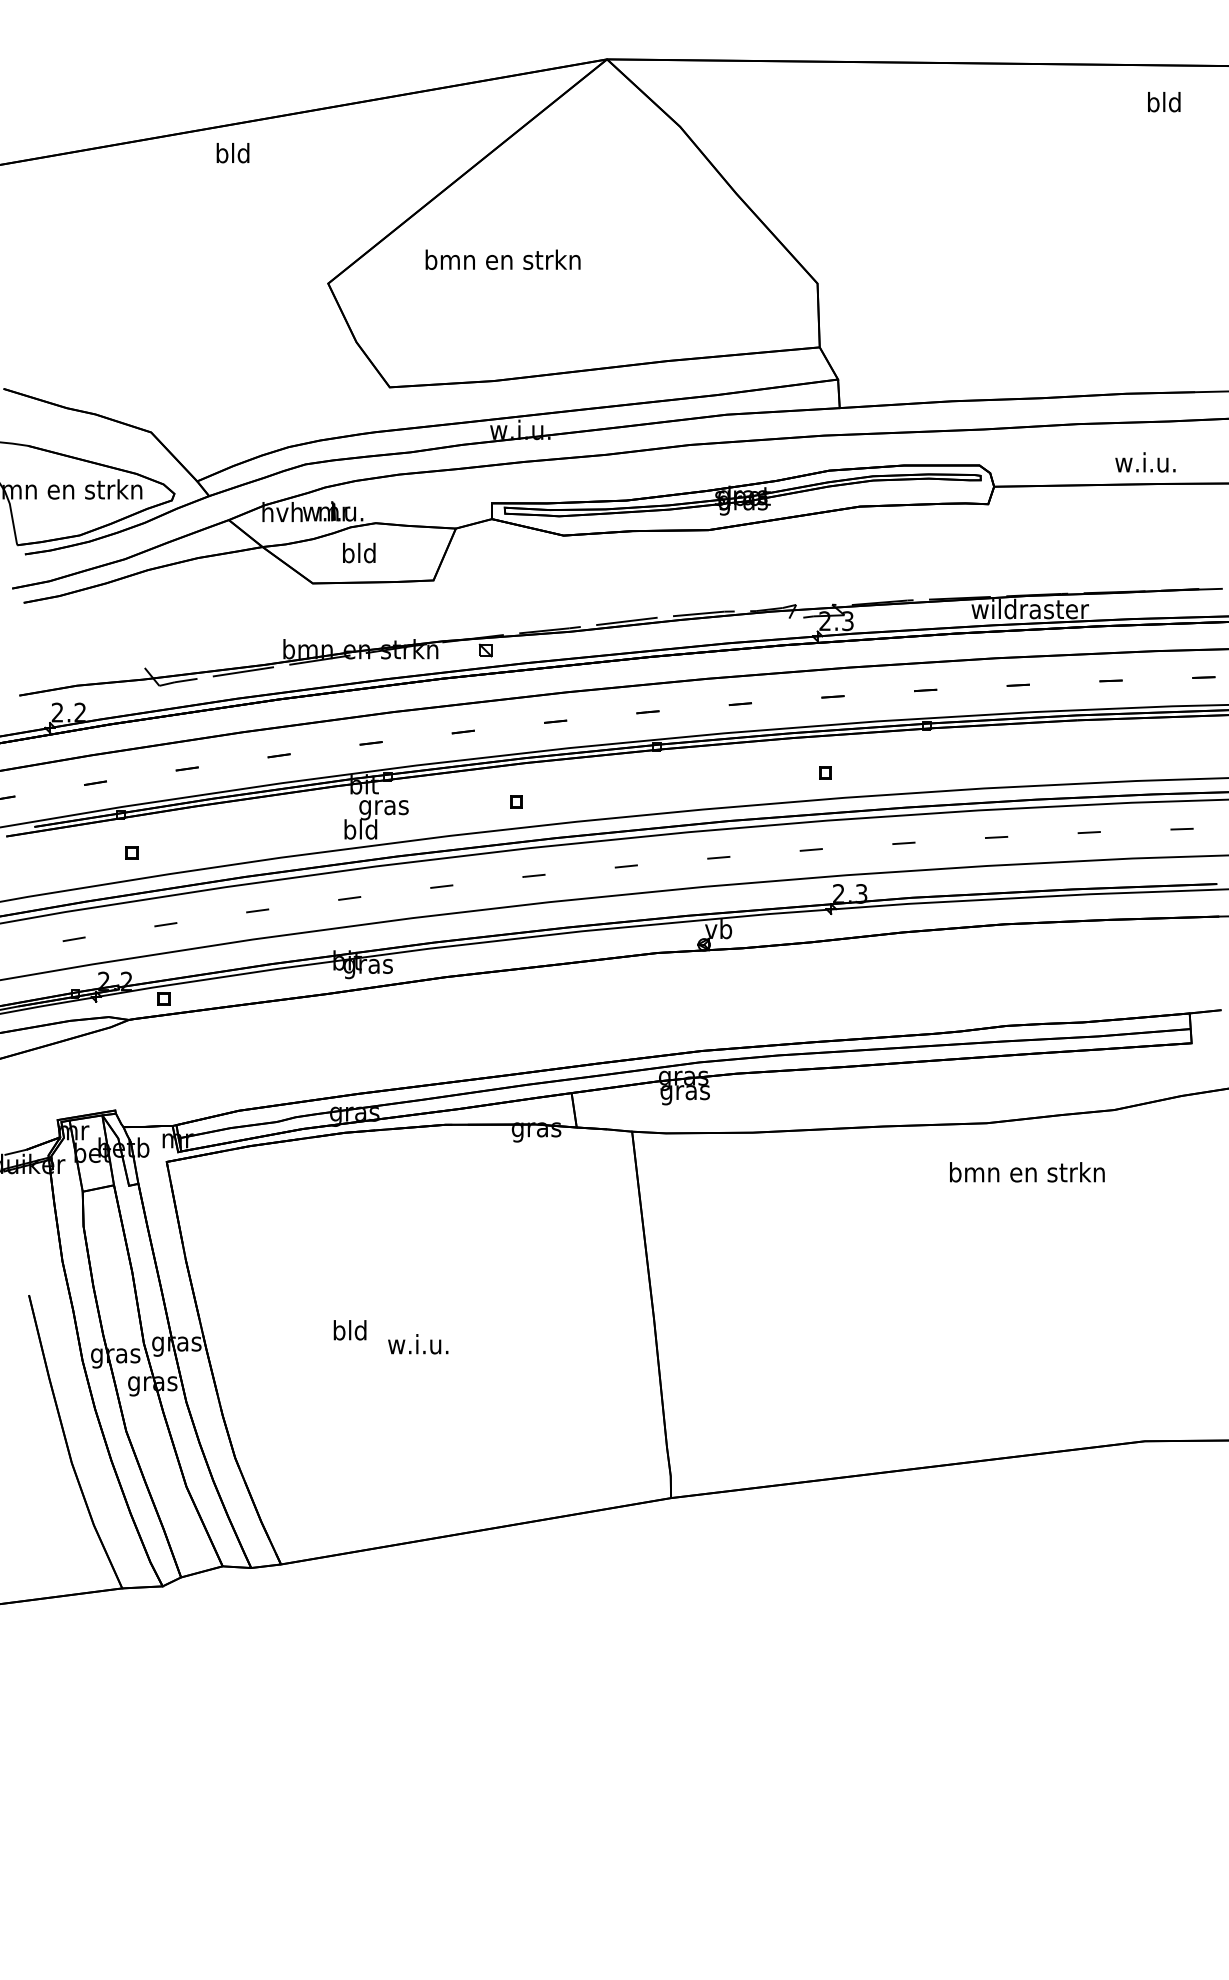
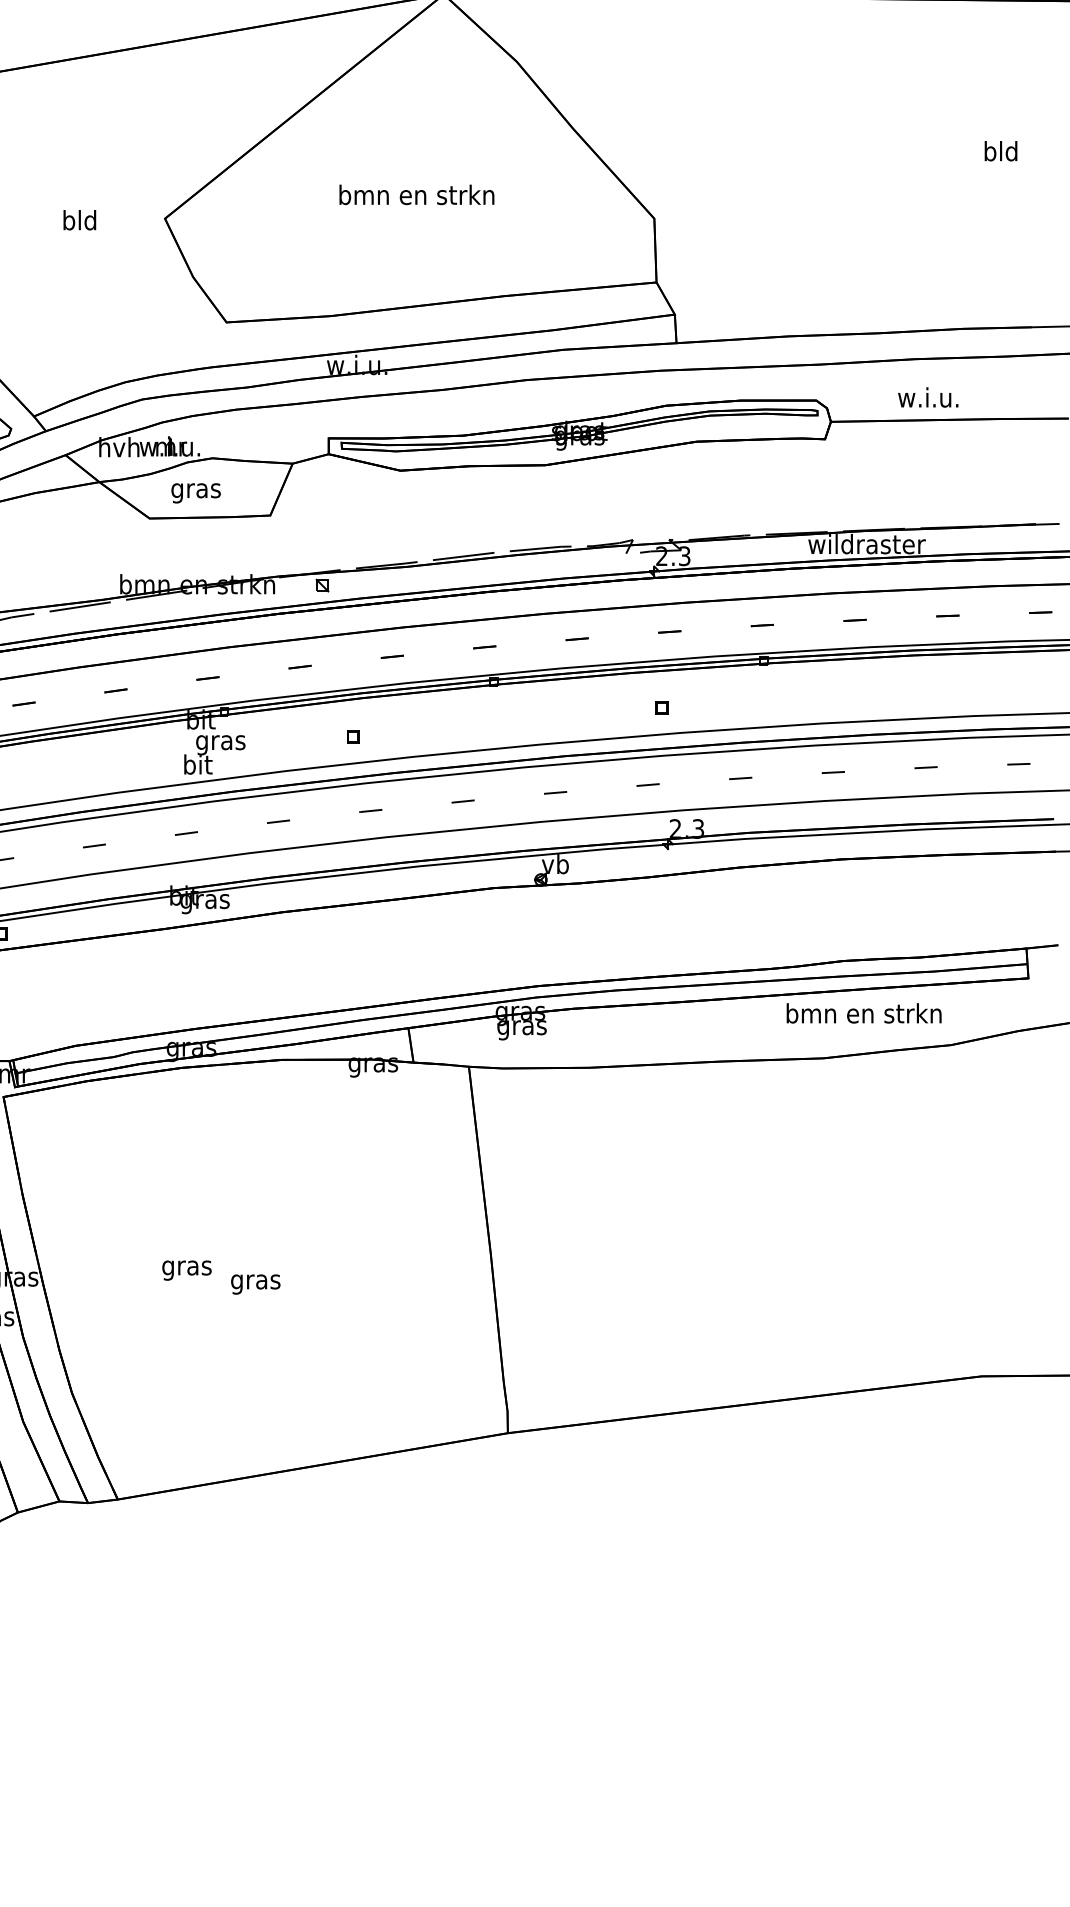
text: (1164, 102) -> (1001, 151), moved
text: (232, 153) -> (79, 220), moved
text: (502, 259) -> (416, 194), moved
text: (1145, 462) -> (928, 397), moved
text: (358, 555) -> (195, 490), bld -> gras
text: (360, 829) -> (197, 764), bld -> bit
text: (1027, 1172) -> (864, 1013), moved
text: (349, 1332) -> (186, 1267), bld -> gras
text: (418, 1346) -> (255, 1281), w.i.u. -> gras

